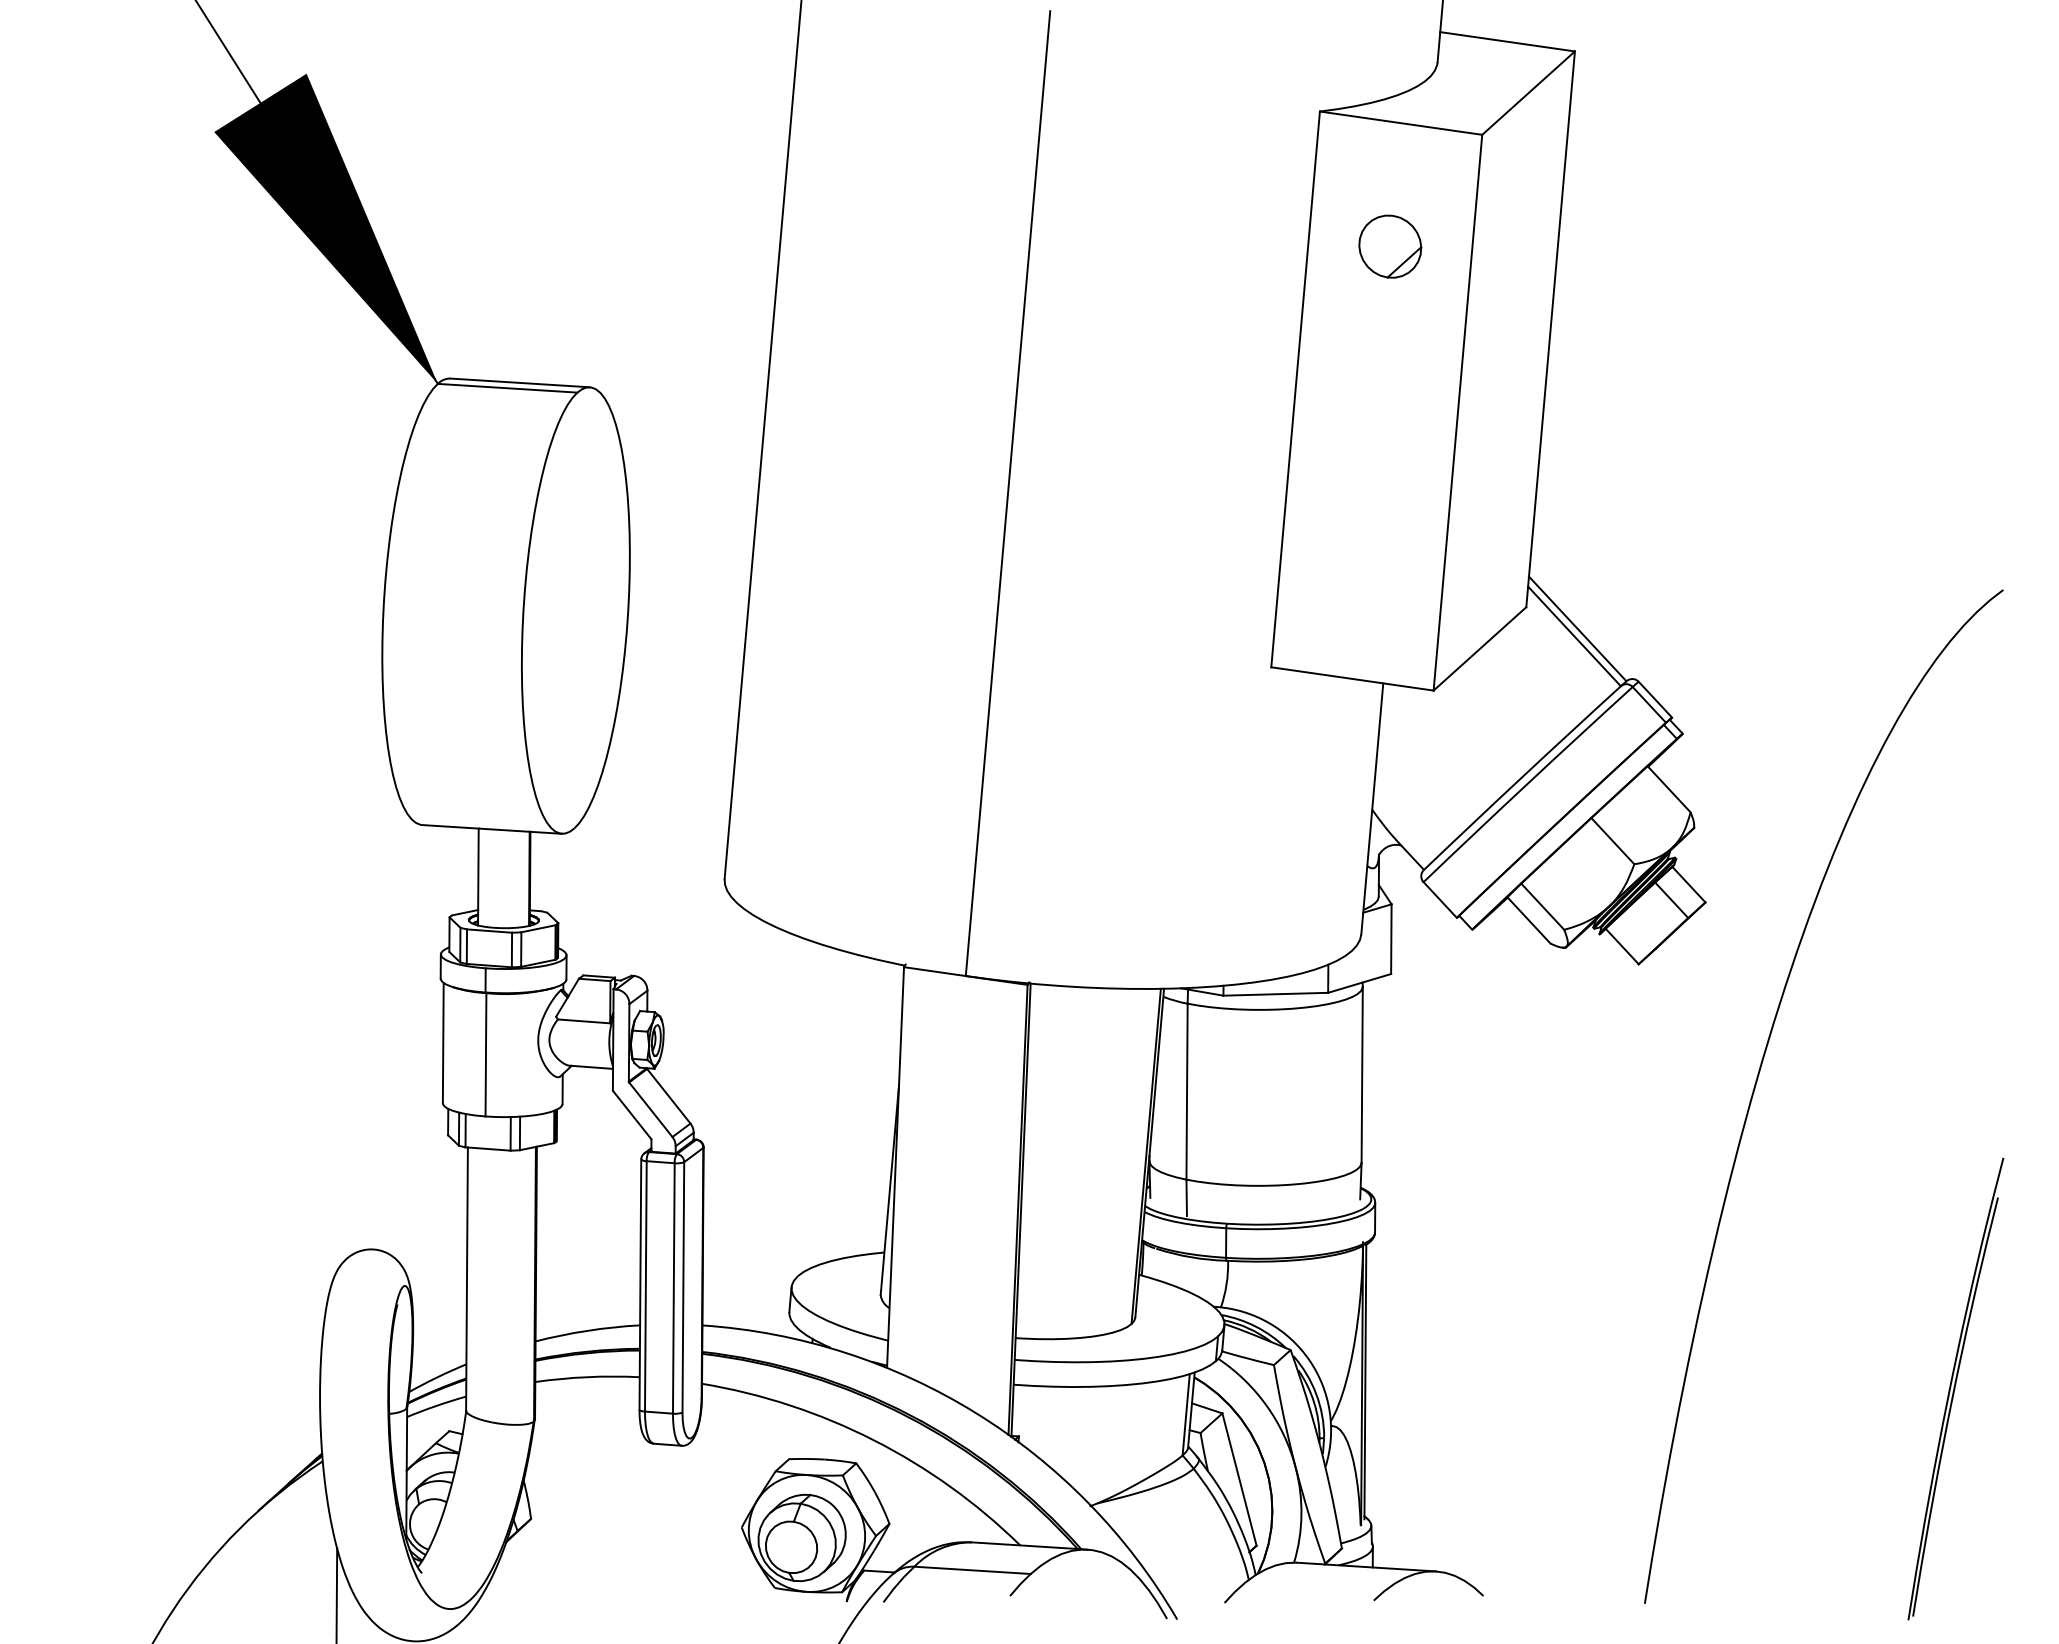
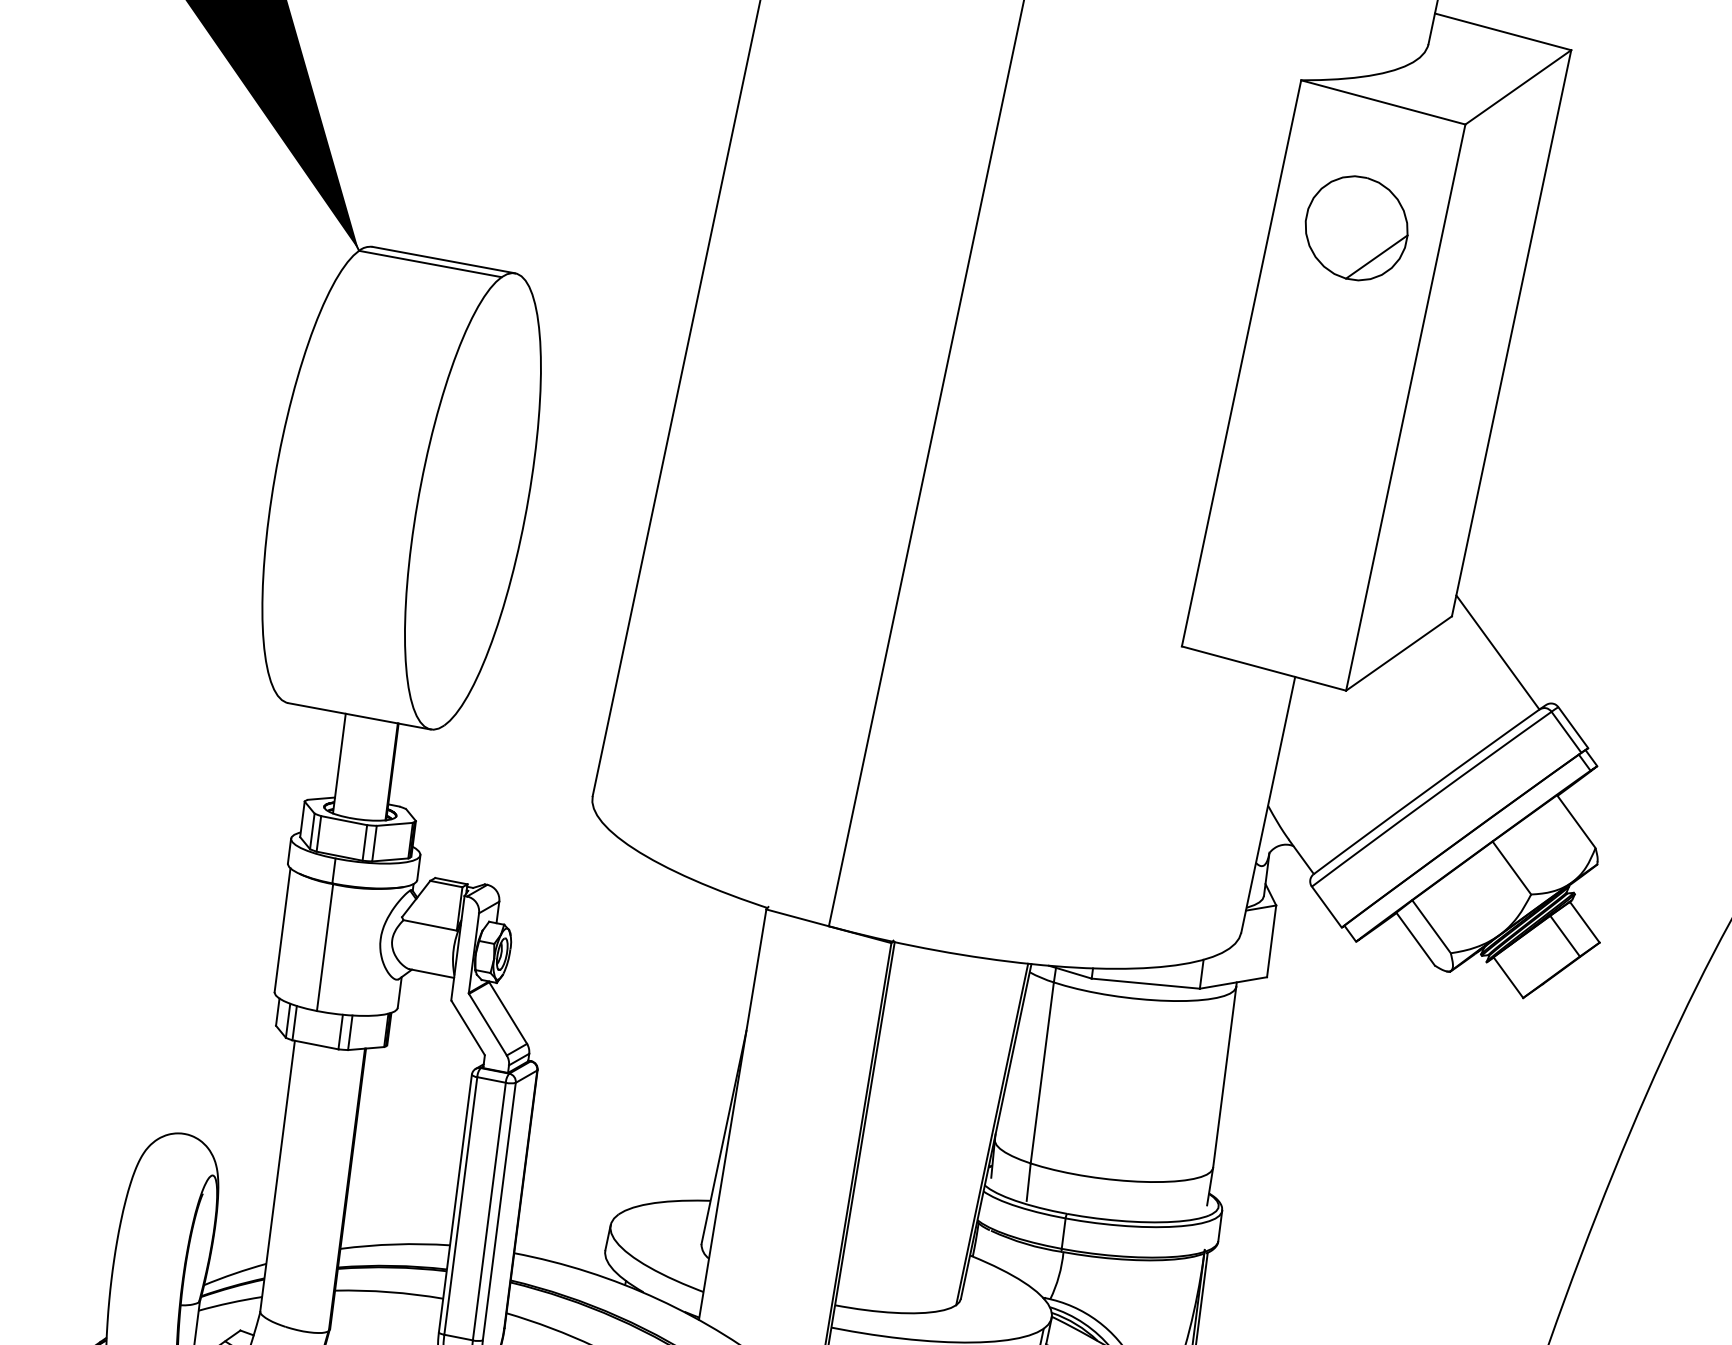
part: (1390, 246) -> (1357, 228), size x1.6
line: (1577, 628) -> (1501, 644), removed

